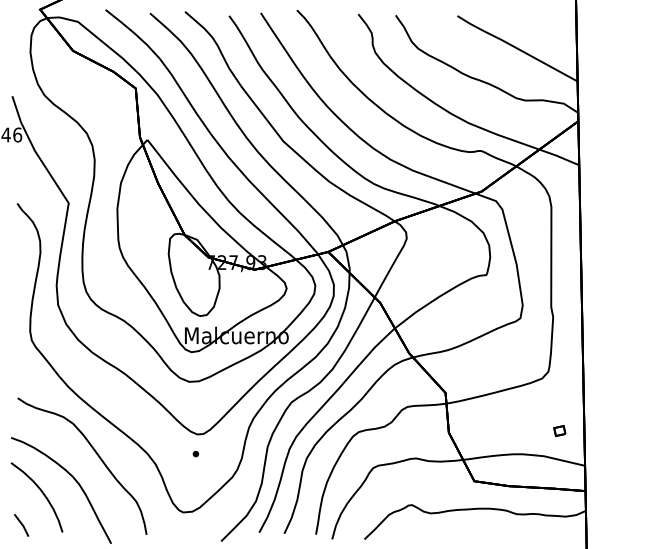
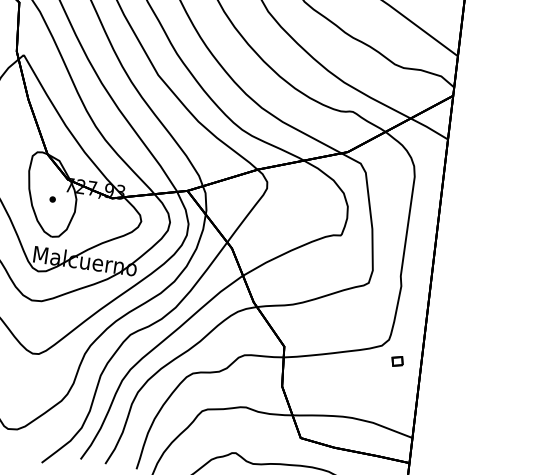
part: (559, 431) -> (397, 361), moved
part: (195, 453) -> (52, 198), moved

